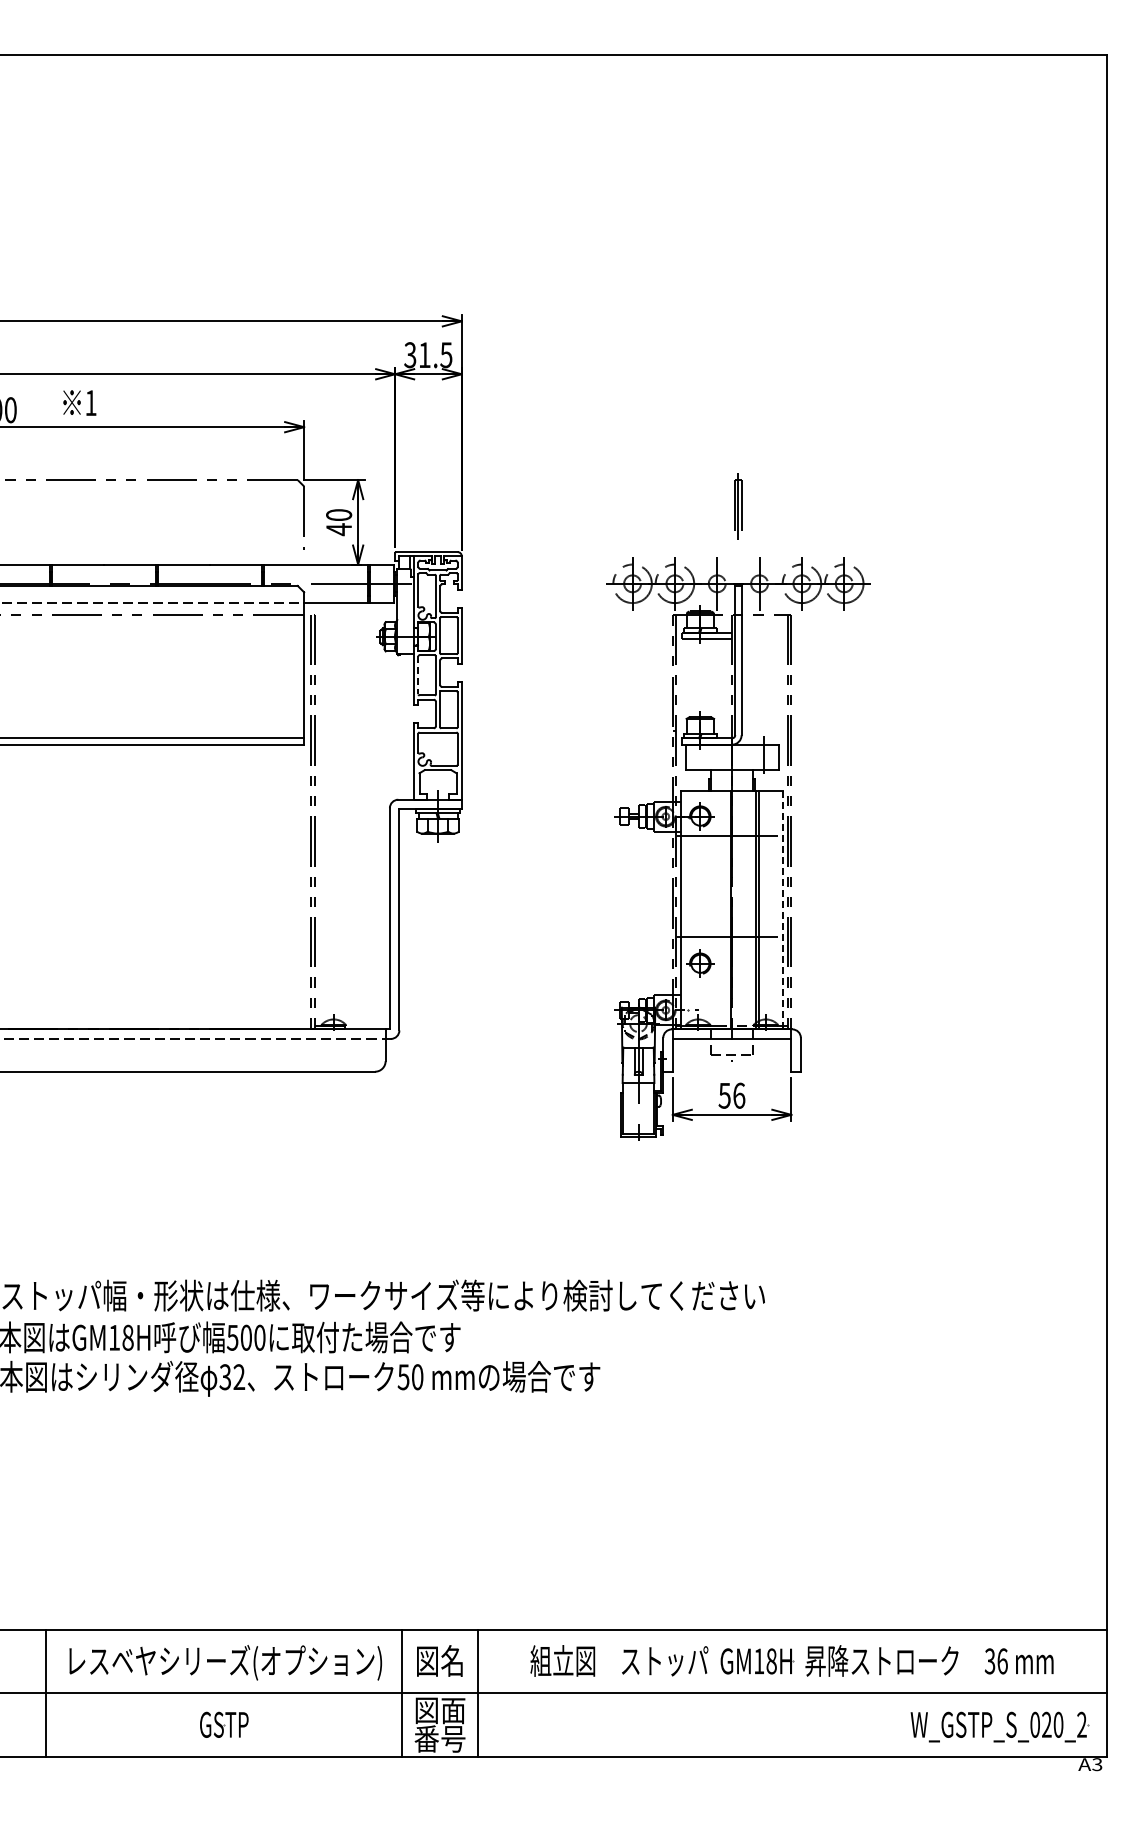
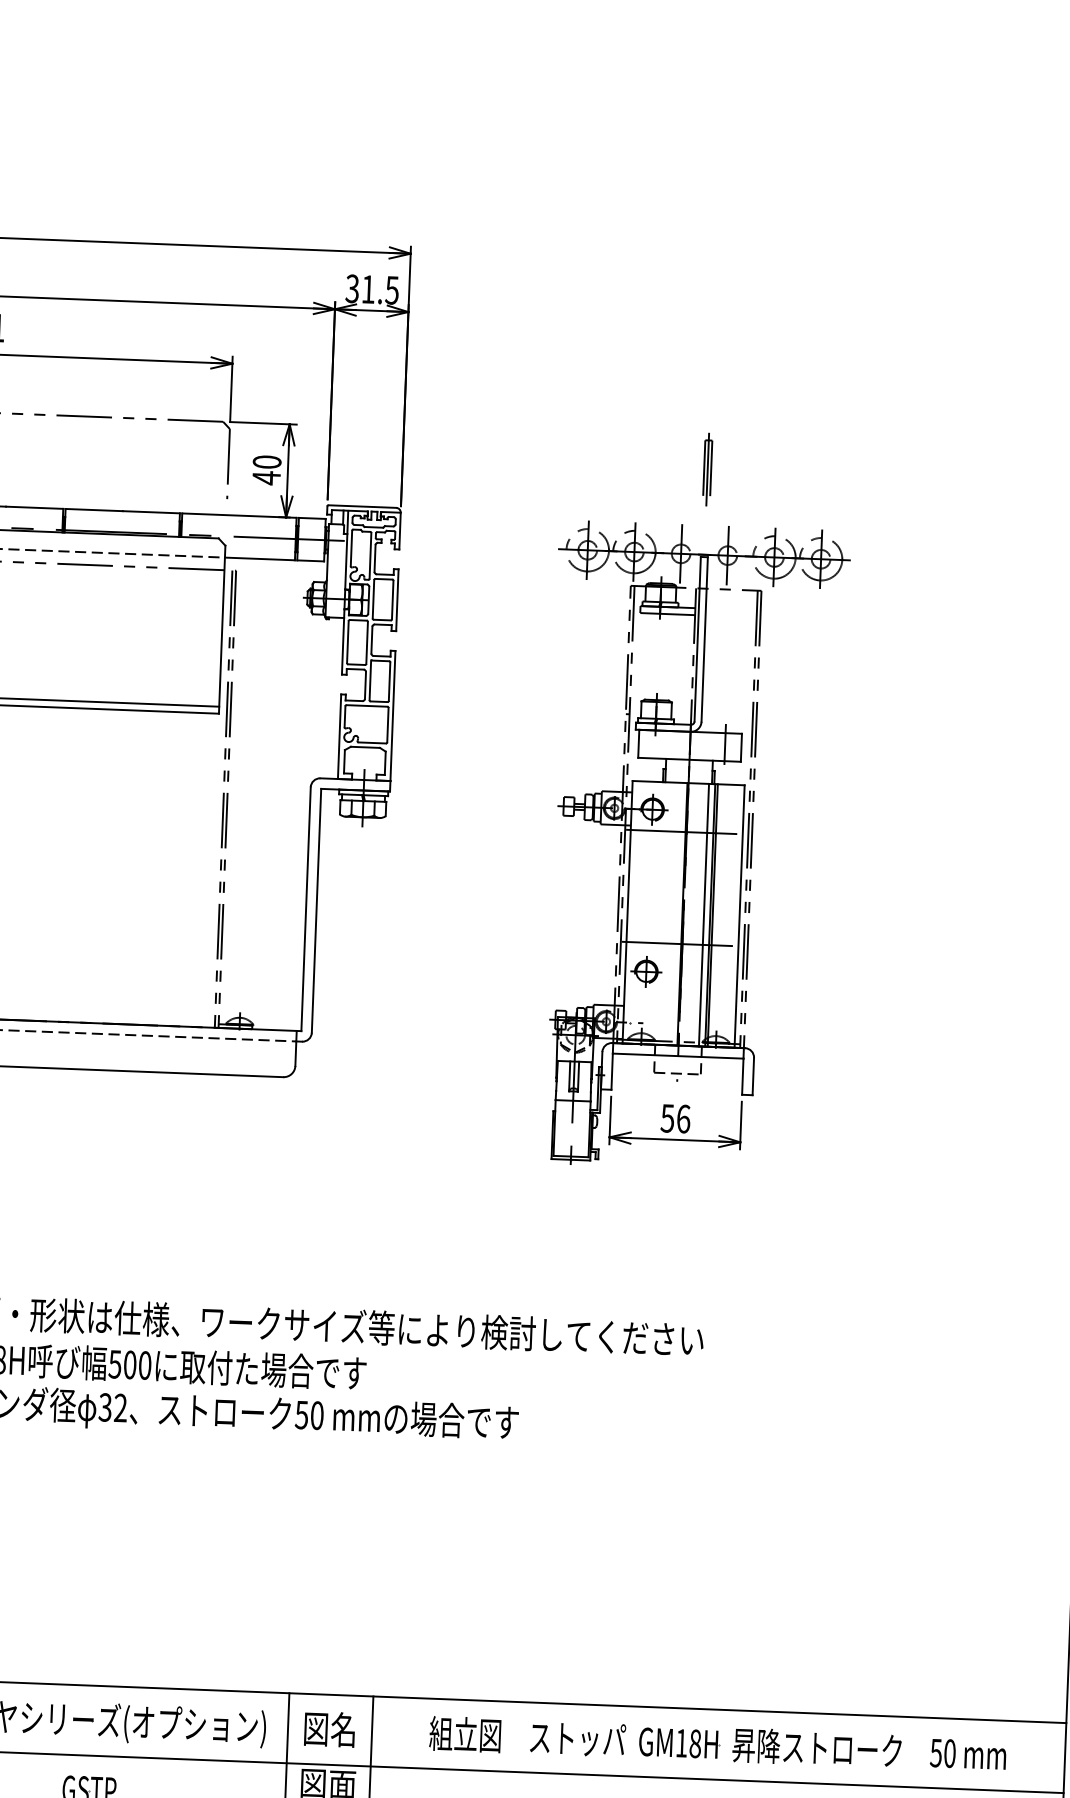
line: (418, 675) -> (347, 642), dashed -> solid
line: (750, 910) -> (703, 915), added
line: (782, 910) -> (739, 916), dashed -> solid
text: (996, 1661) -> (943, 1753), 36 -> 50

